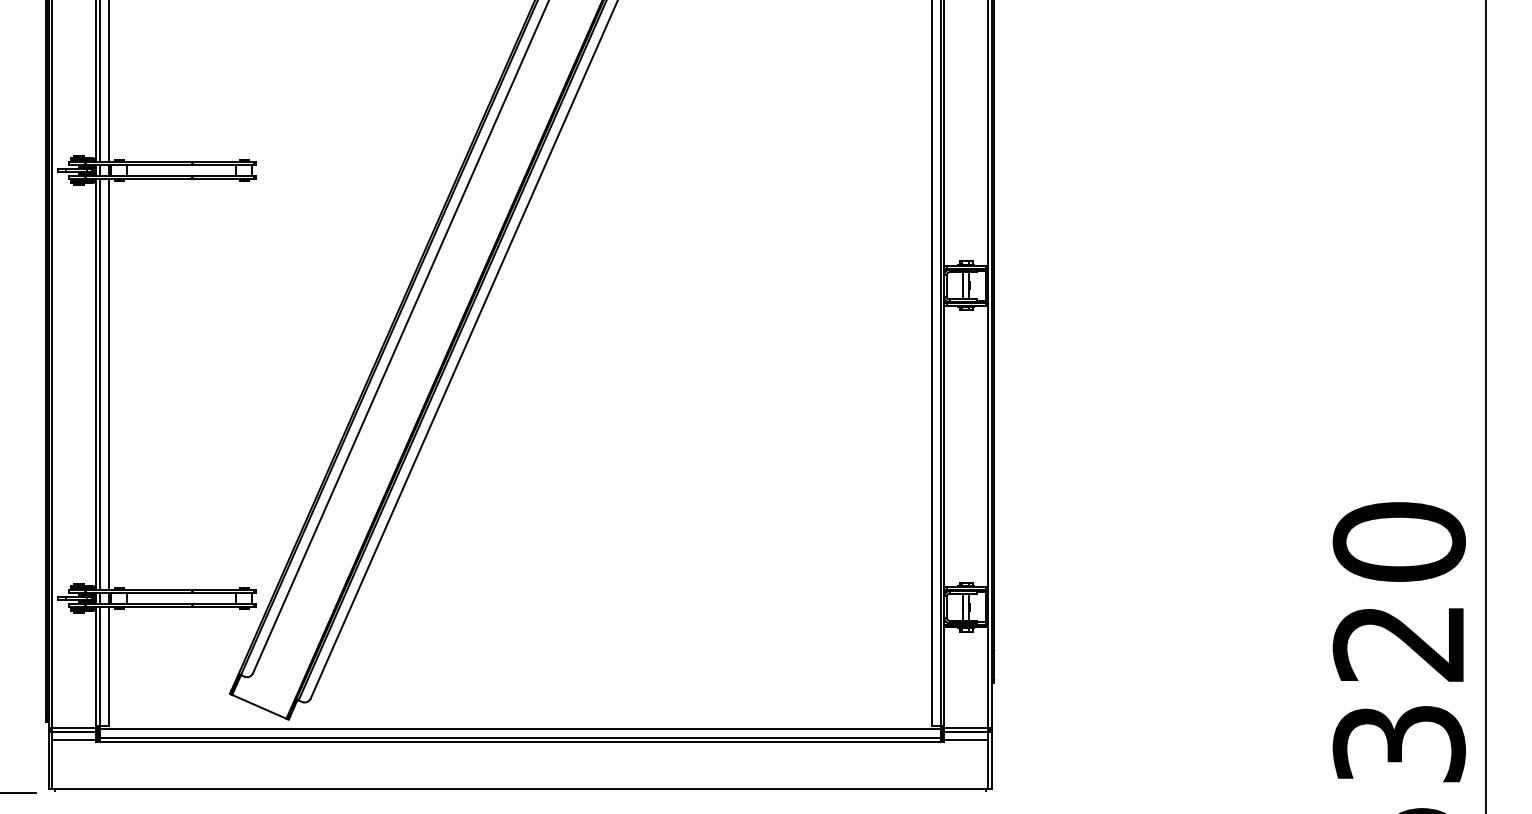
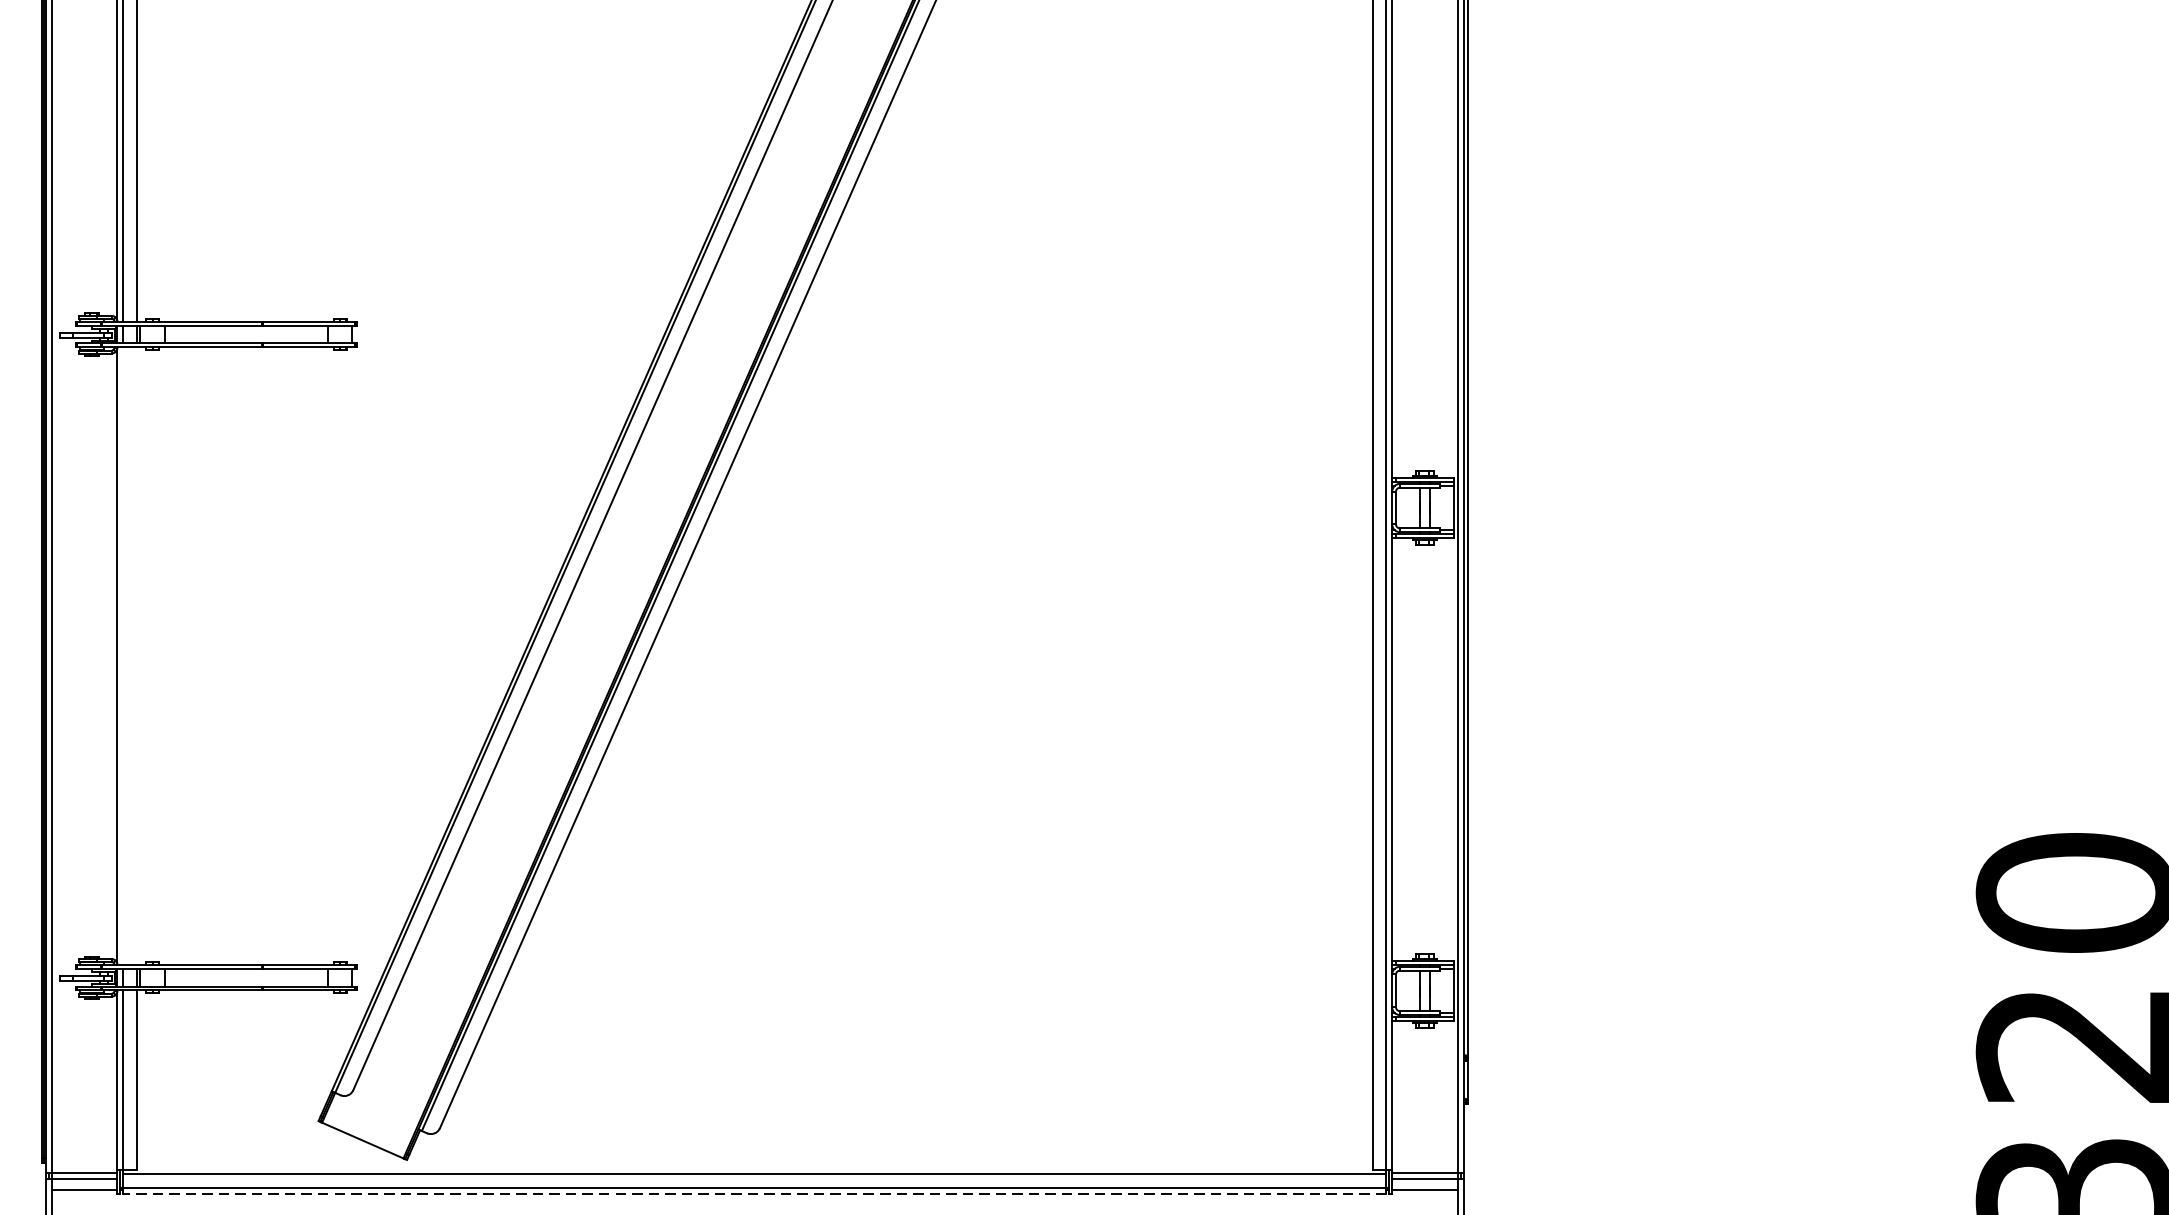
line: (99, 384) -> (122, 656), removed
line: (108, 384) -> (136, 656), removed
line: (519, 742) -> (753, 1194), solid -> dashed

